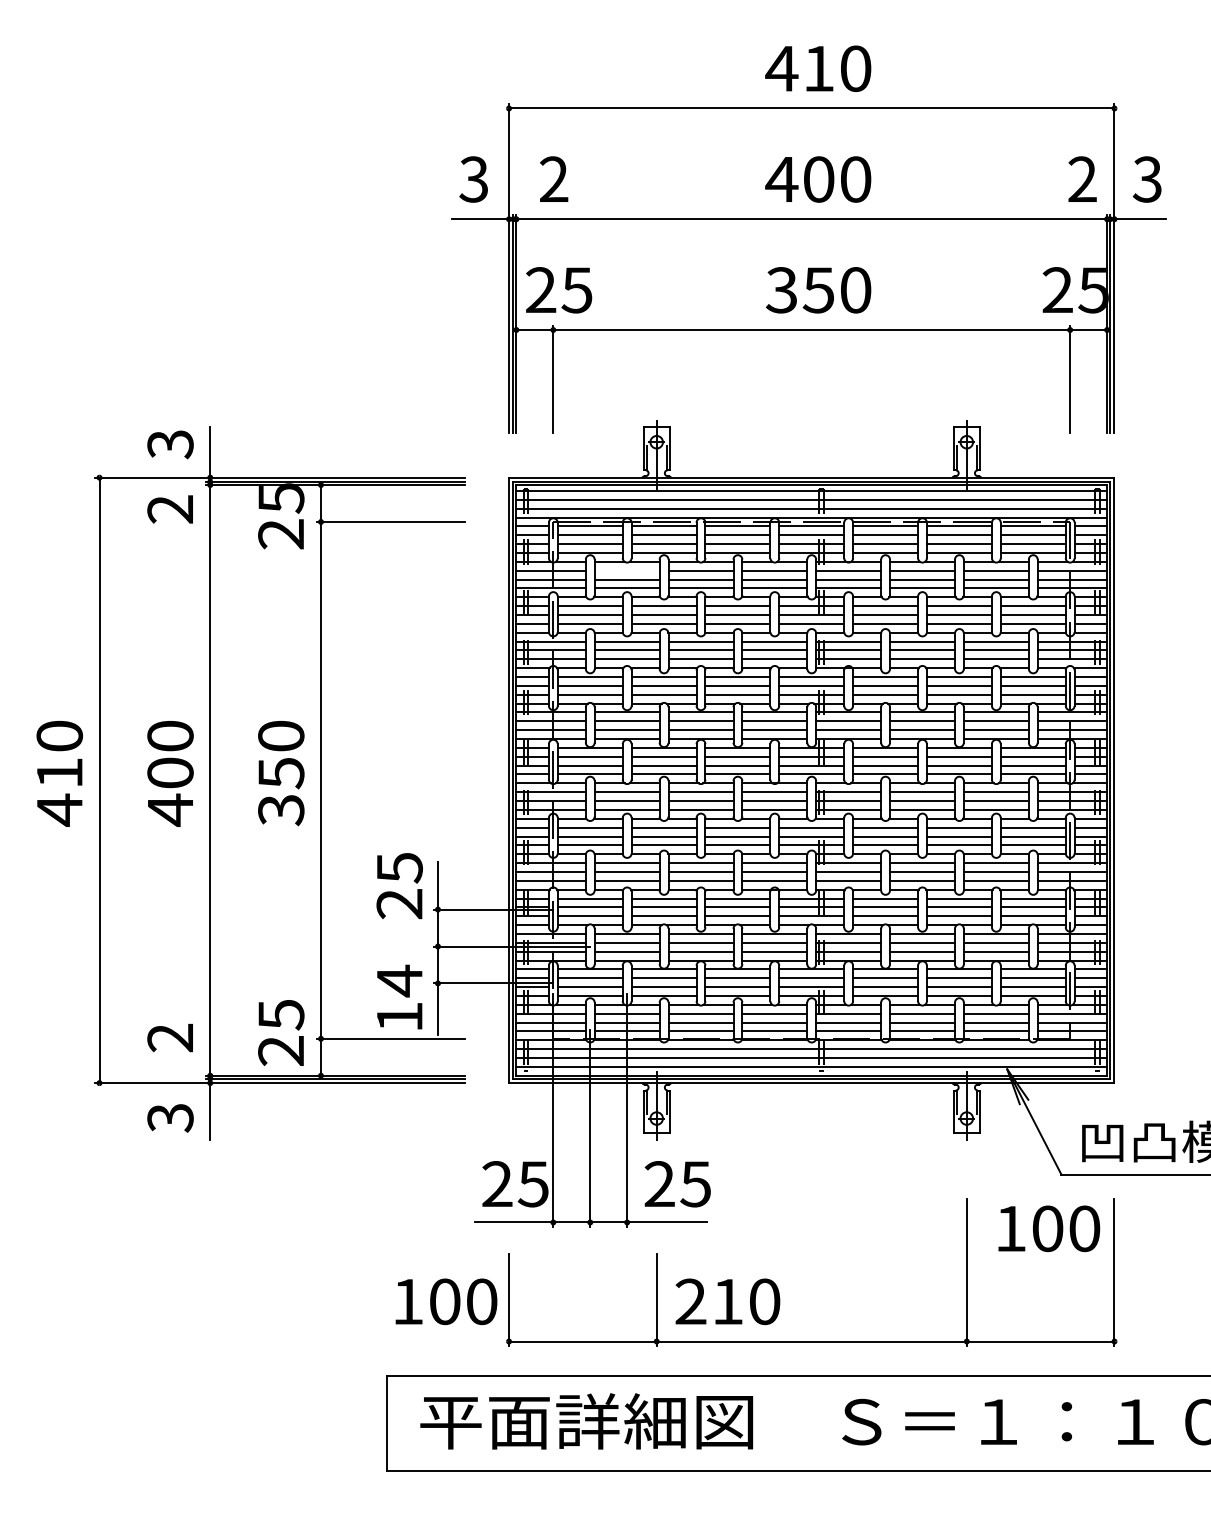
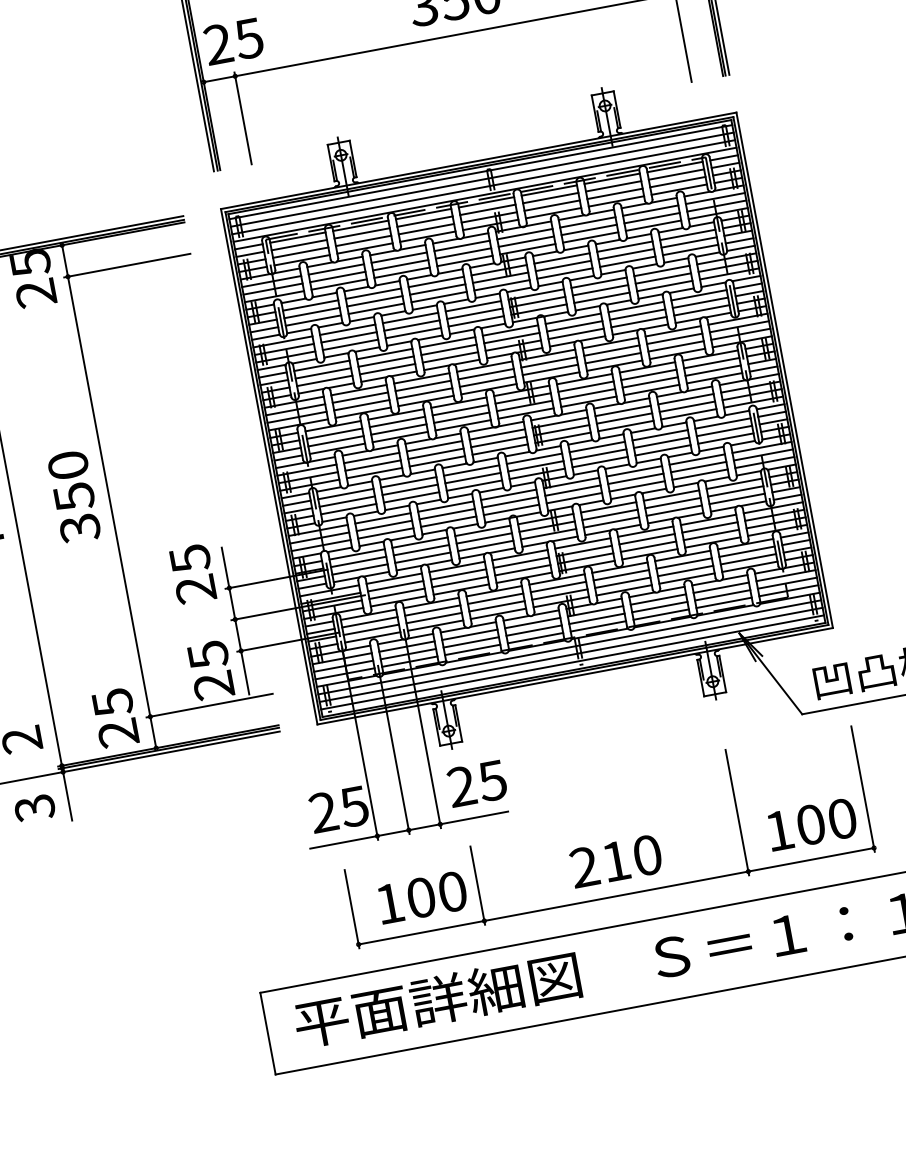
line: (626, 570) -> (335, 269), added
text: (399, 998) -> (210, 669), 14 -> 25
text: (1049, 1228) -> (812, 824), moved
text: (446, 1301) -> (422, 897), moved
text: (727, 1301) -> (615, 861), moved

